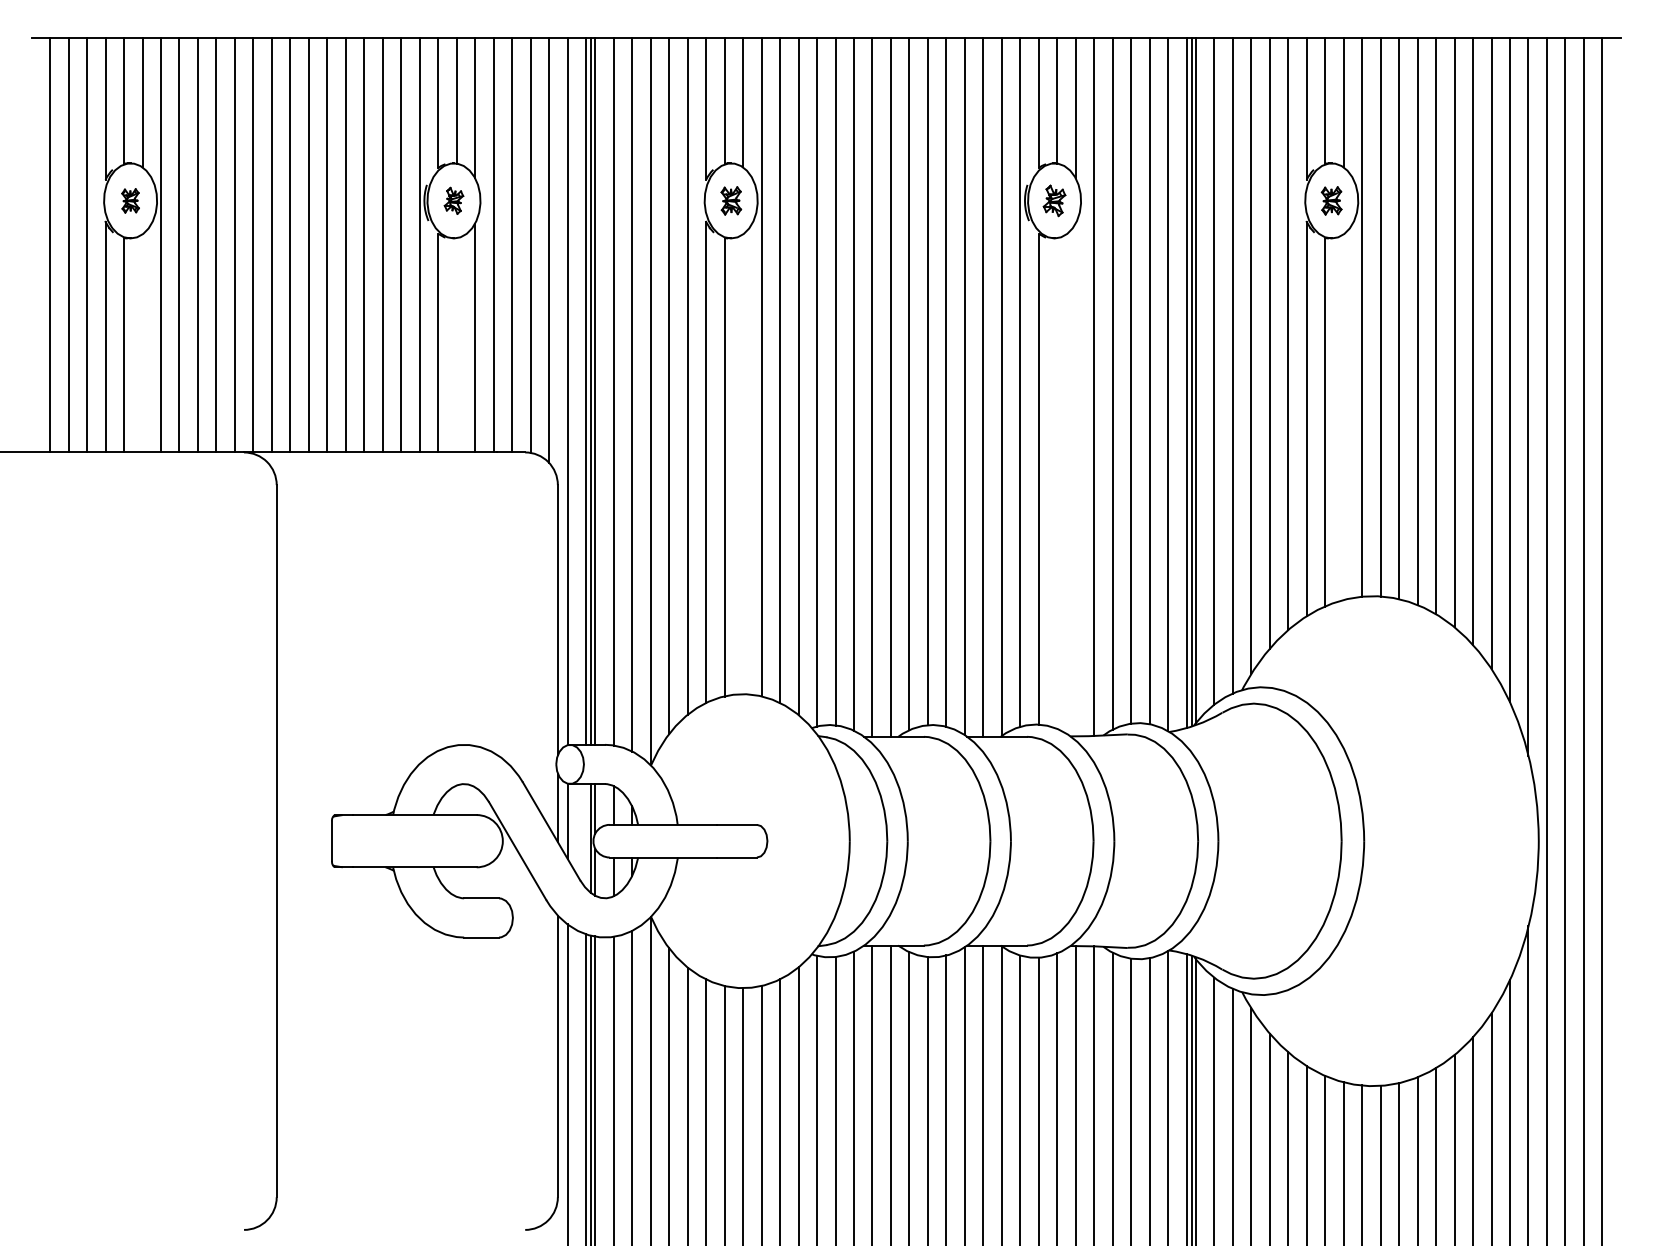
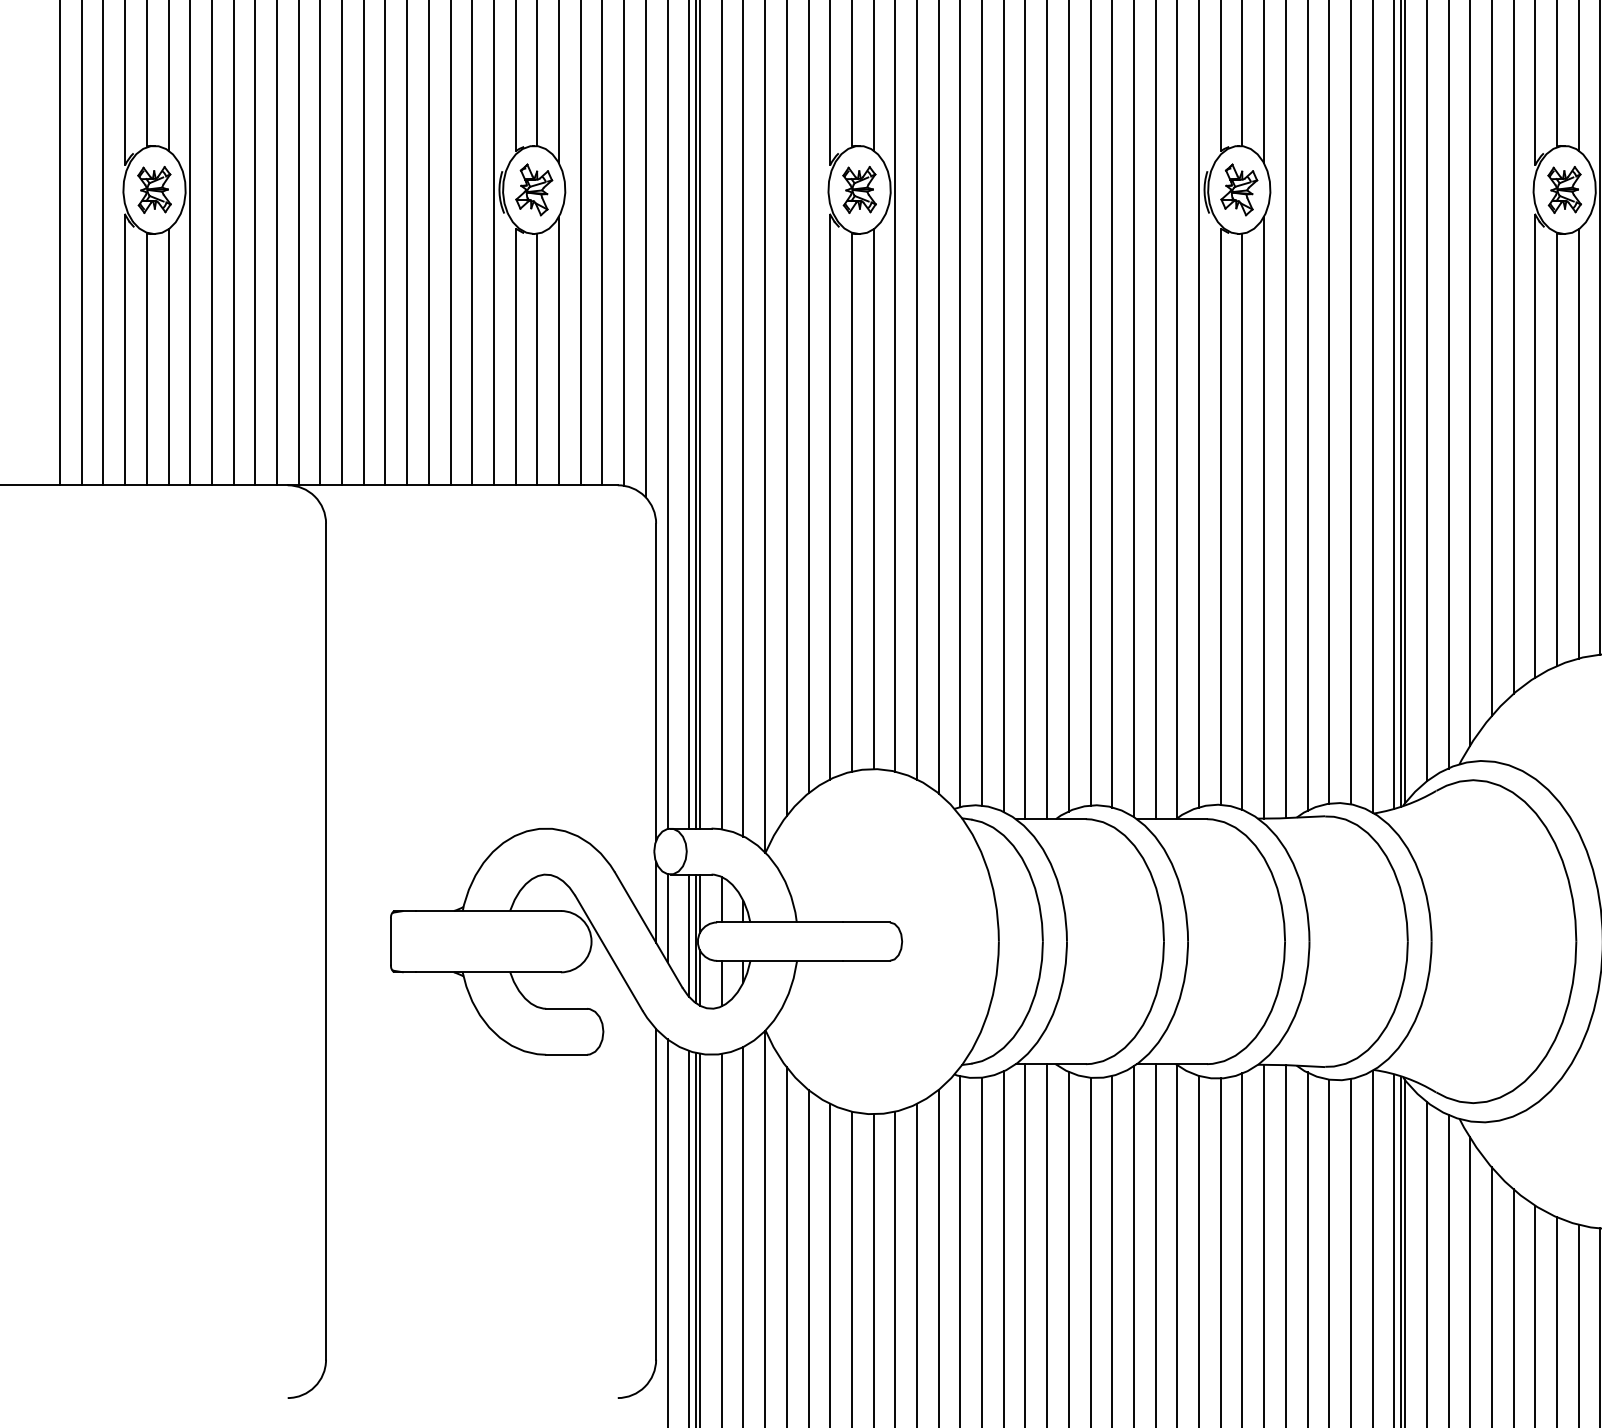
part: (130, 200) -> (154, 189), size x1.67
part: (453, 200) -> (533, 189), size x1.67
part: (731, 200) -> (859, 189), size x1.43
part: (1054, 200) -> (1239, 189), size x1.43
part: (1331, 200) -> (1564, 189), size x1.43
line: (142, 343) -> (168, 357), added
line: (456, 345) -> (537, 359), added
line: (1343, 417) -> (1578, 444), added
line: (743, 464) -> (874, 499), added
line: (1075, 479) -> (1263, 517), added
line: (1057, 483) -> (1242, 521), added
line: (586, 836) -> (689, 936), added

